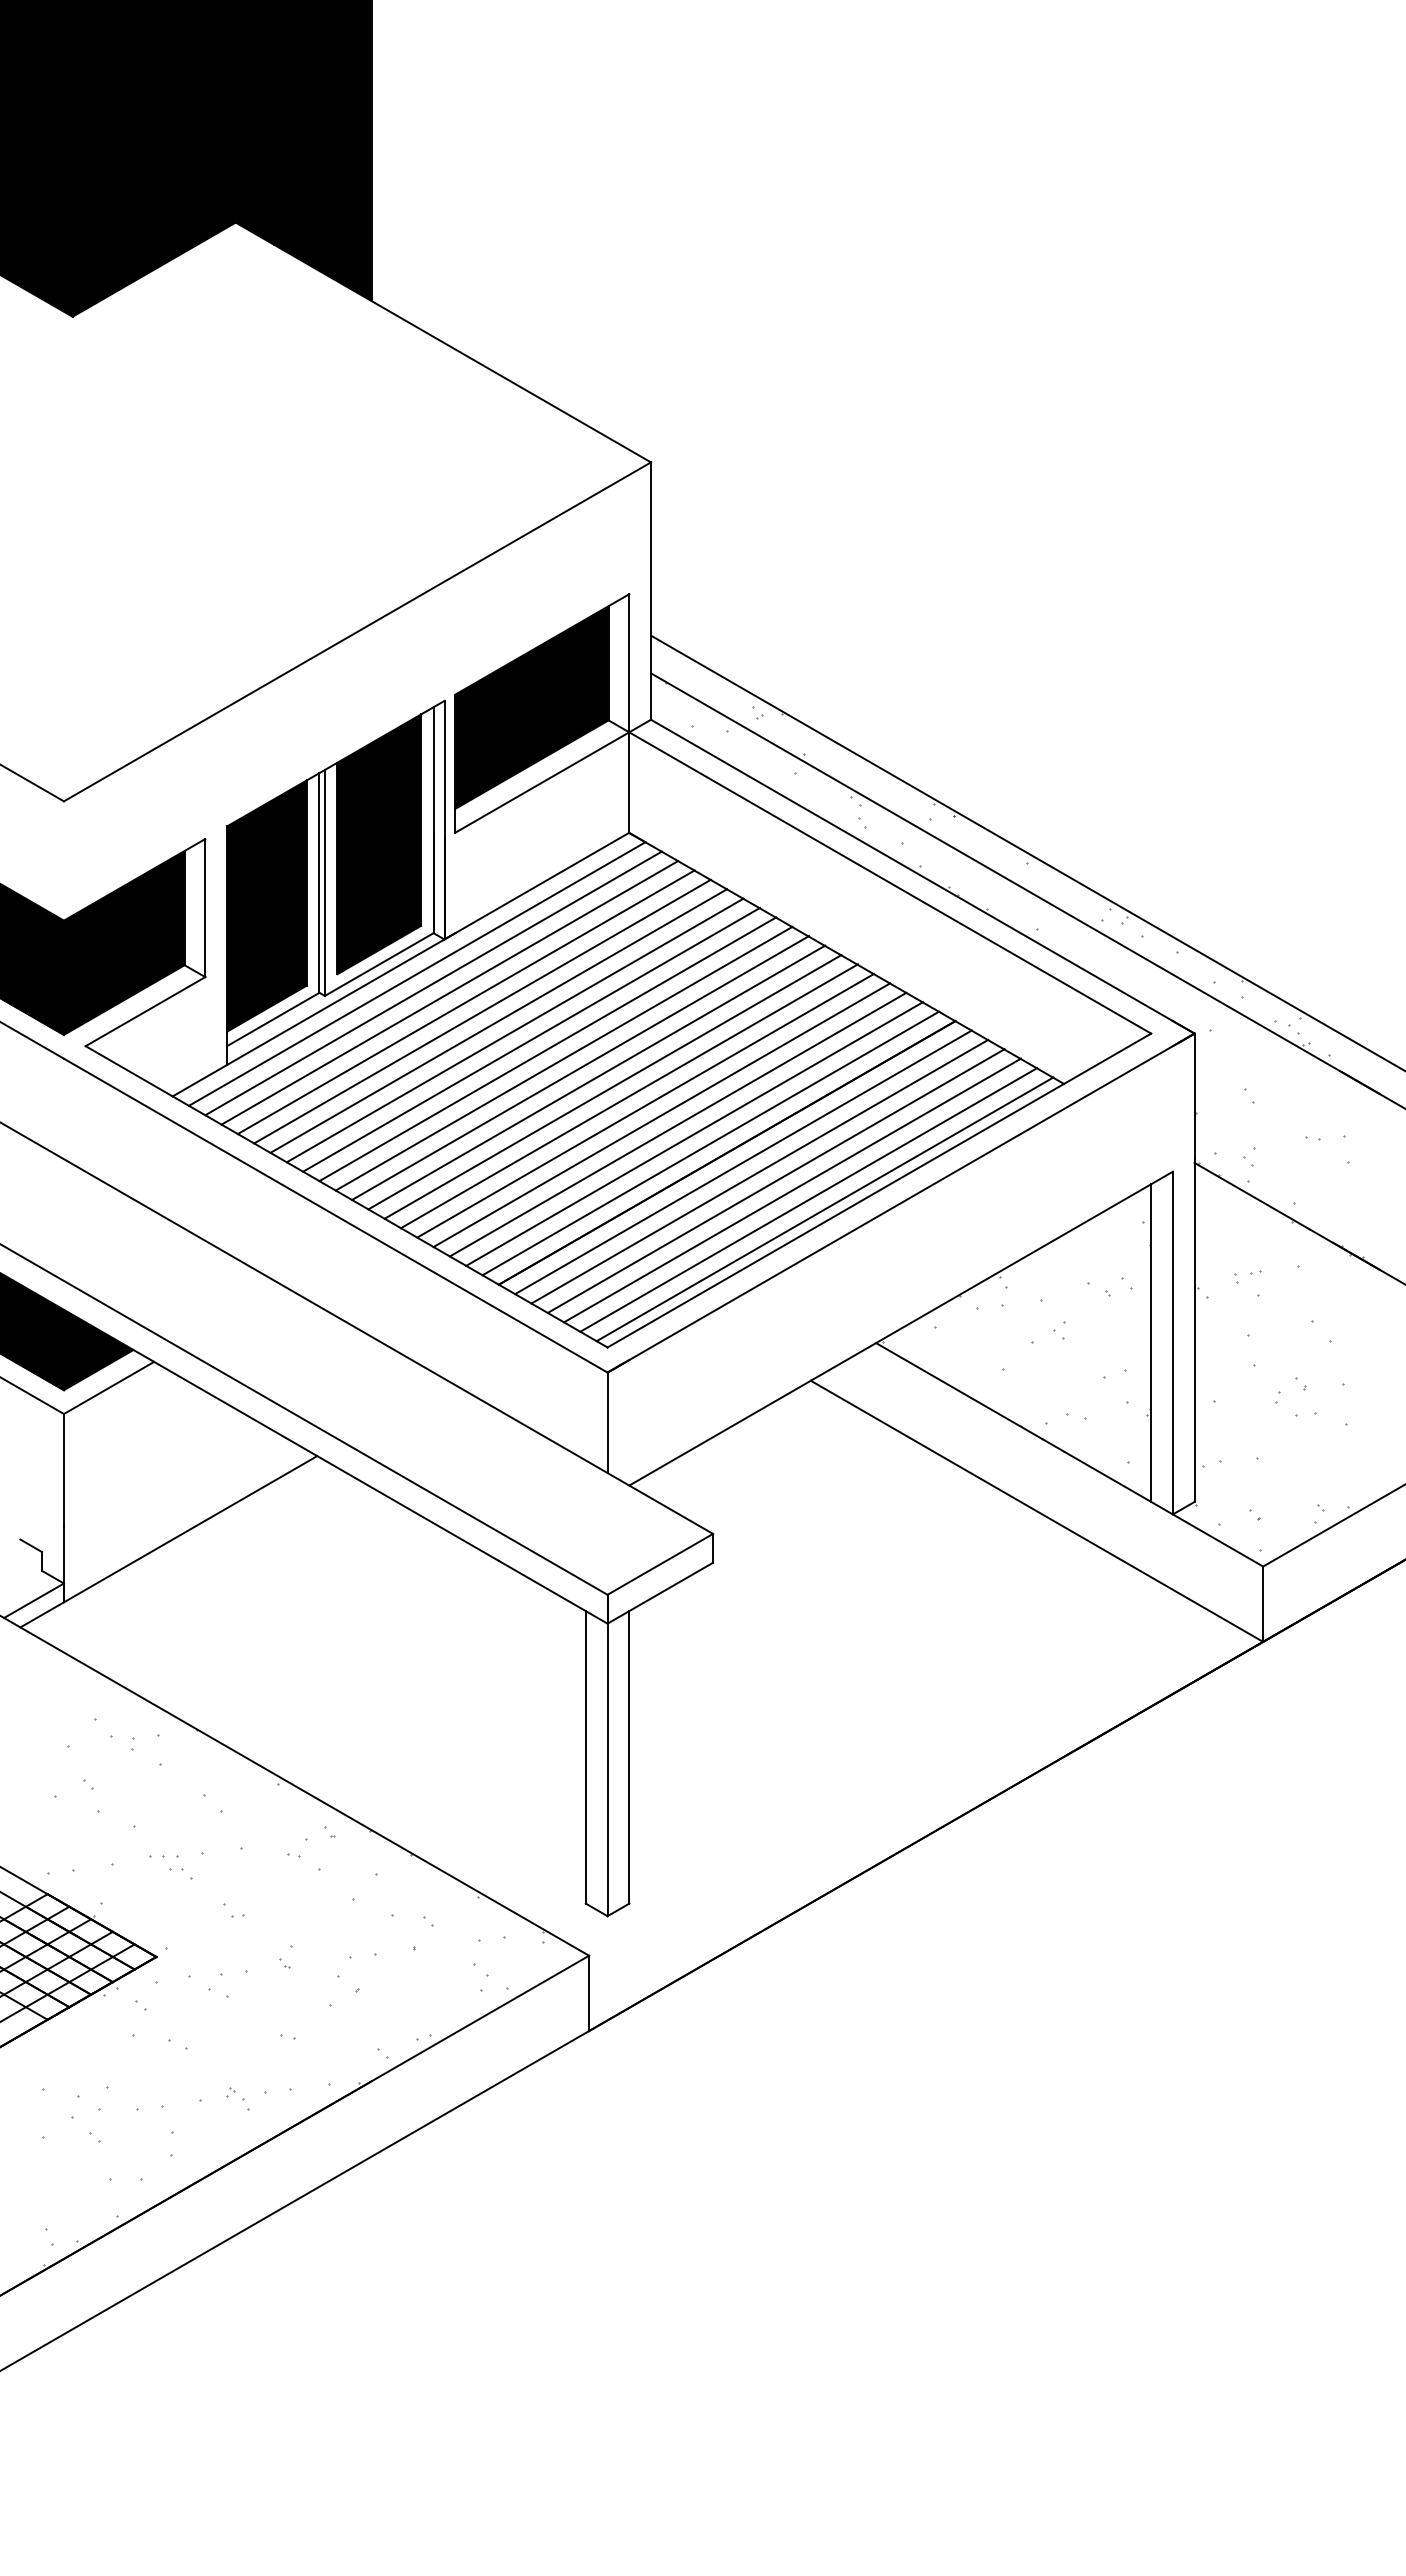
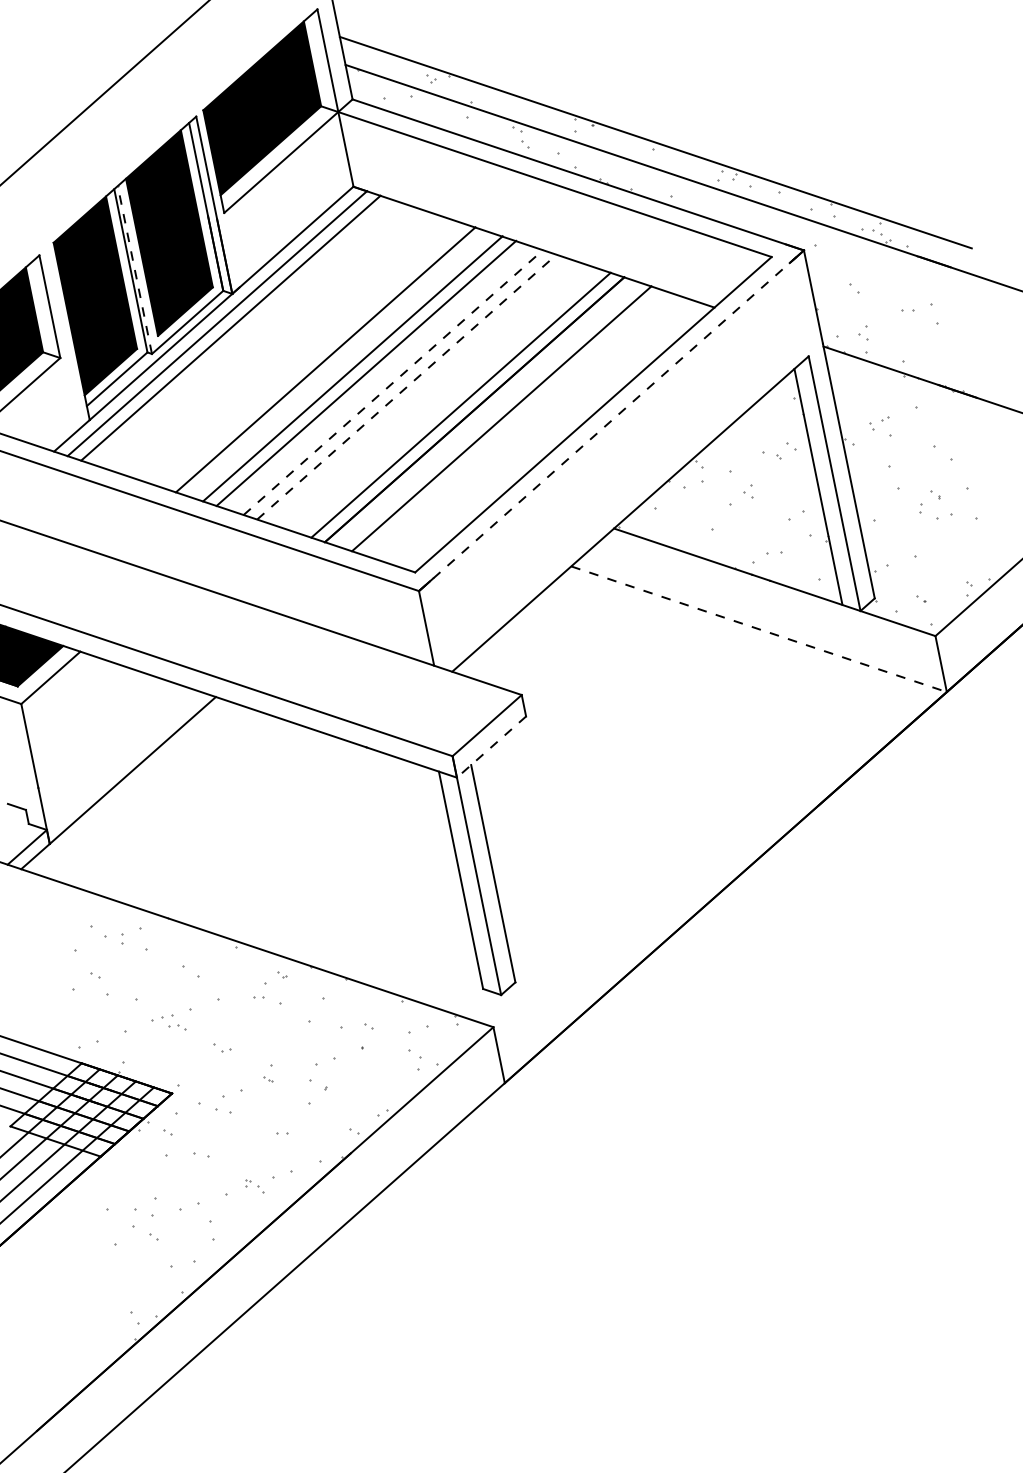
line: (324, 882) -> (134, 269), solid -> dashed
line: (449, 992) -> (244, 332), removed
line: (465, 1002) -> (257, 337), removed
line: (482, 1011) -> (271, 341), removed
line: (498, 1020) -> (284, 345), removed
line: (514, 1030) -> (298, 350), removed
line: (531, 1039) -> (312, 355), removed
line: (563, 1058) -> (338, 364), removed
line: (612, 1086) -> (379, 377), removed
line: (629, 1096) -> (393, 382), solid -> dashed
line: (645, 1105) -> (406, 386), solid -> dashed
line: (661, 1115) -> (420, 391), removed
line: (677, 1124) -> (433, 396), removed
line: (694, 1133) -> (447, 400), removed
line: (743, 1162) -> (488, 414), removed
line: (775, 1180) -> (514, 422), removed
line: (792, 1190) -> (528, 427), removed
line: (808, 1199) -> (542, 432), removed
line: (901, 1203) -> (611, 421), solid -> dashed
line: (824, 1209) -> (555, 437), removed
line: (1037, 1511) -> (759, 629), solid -> dashed
line: (660, 1593) -> (491, 747), solid -> dashed

